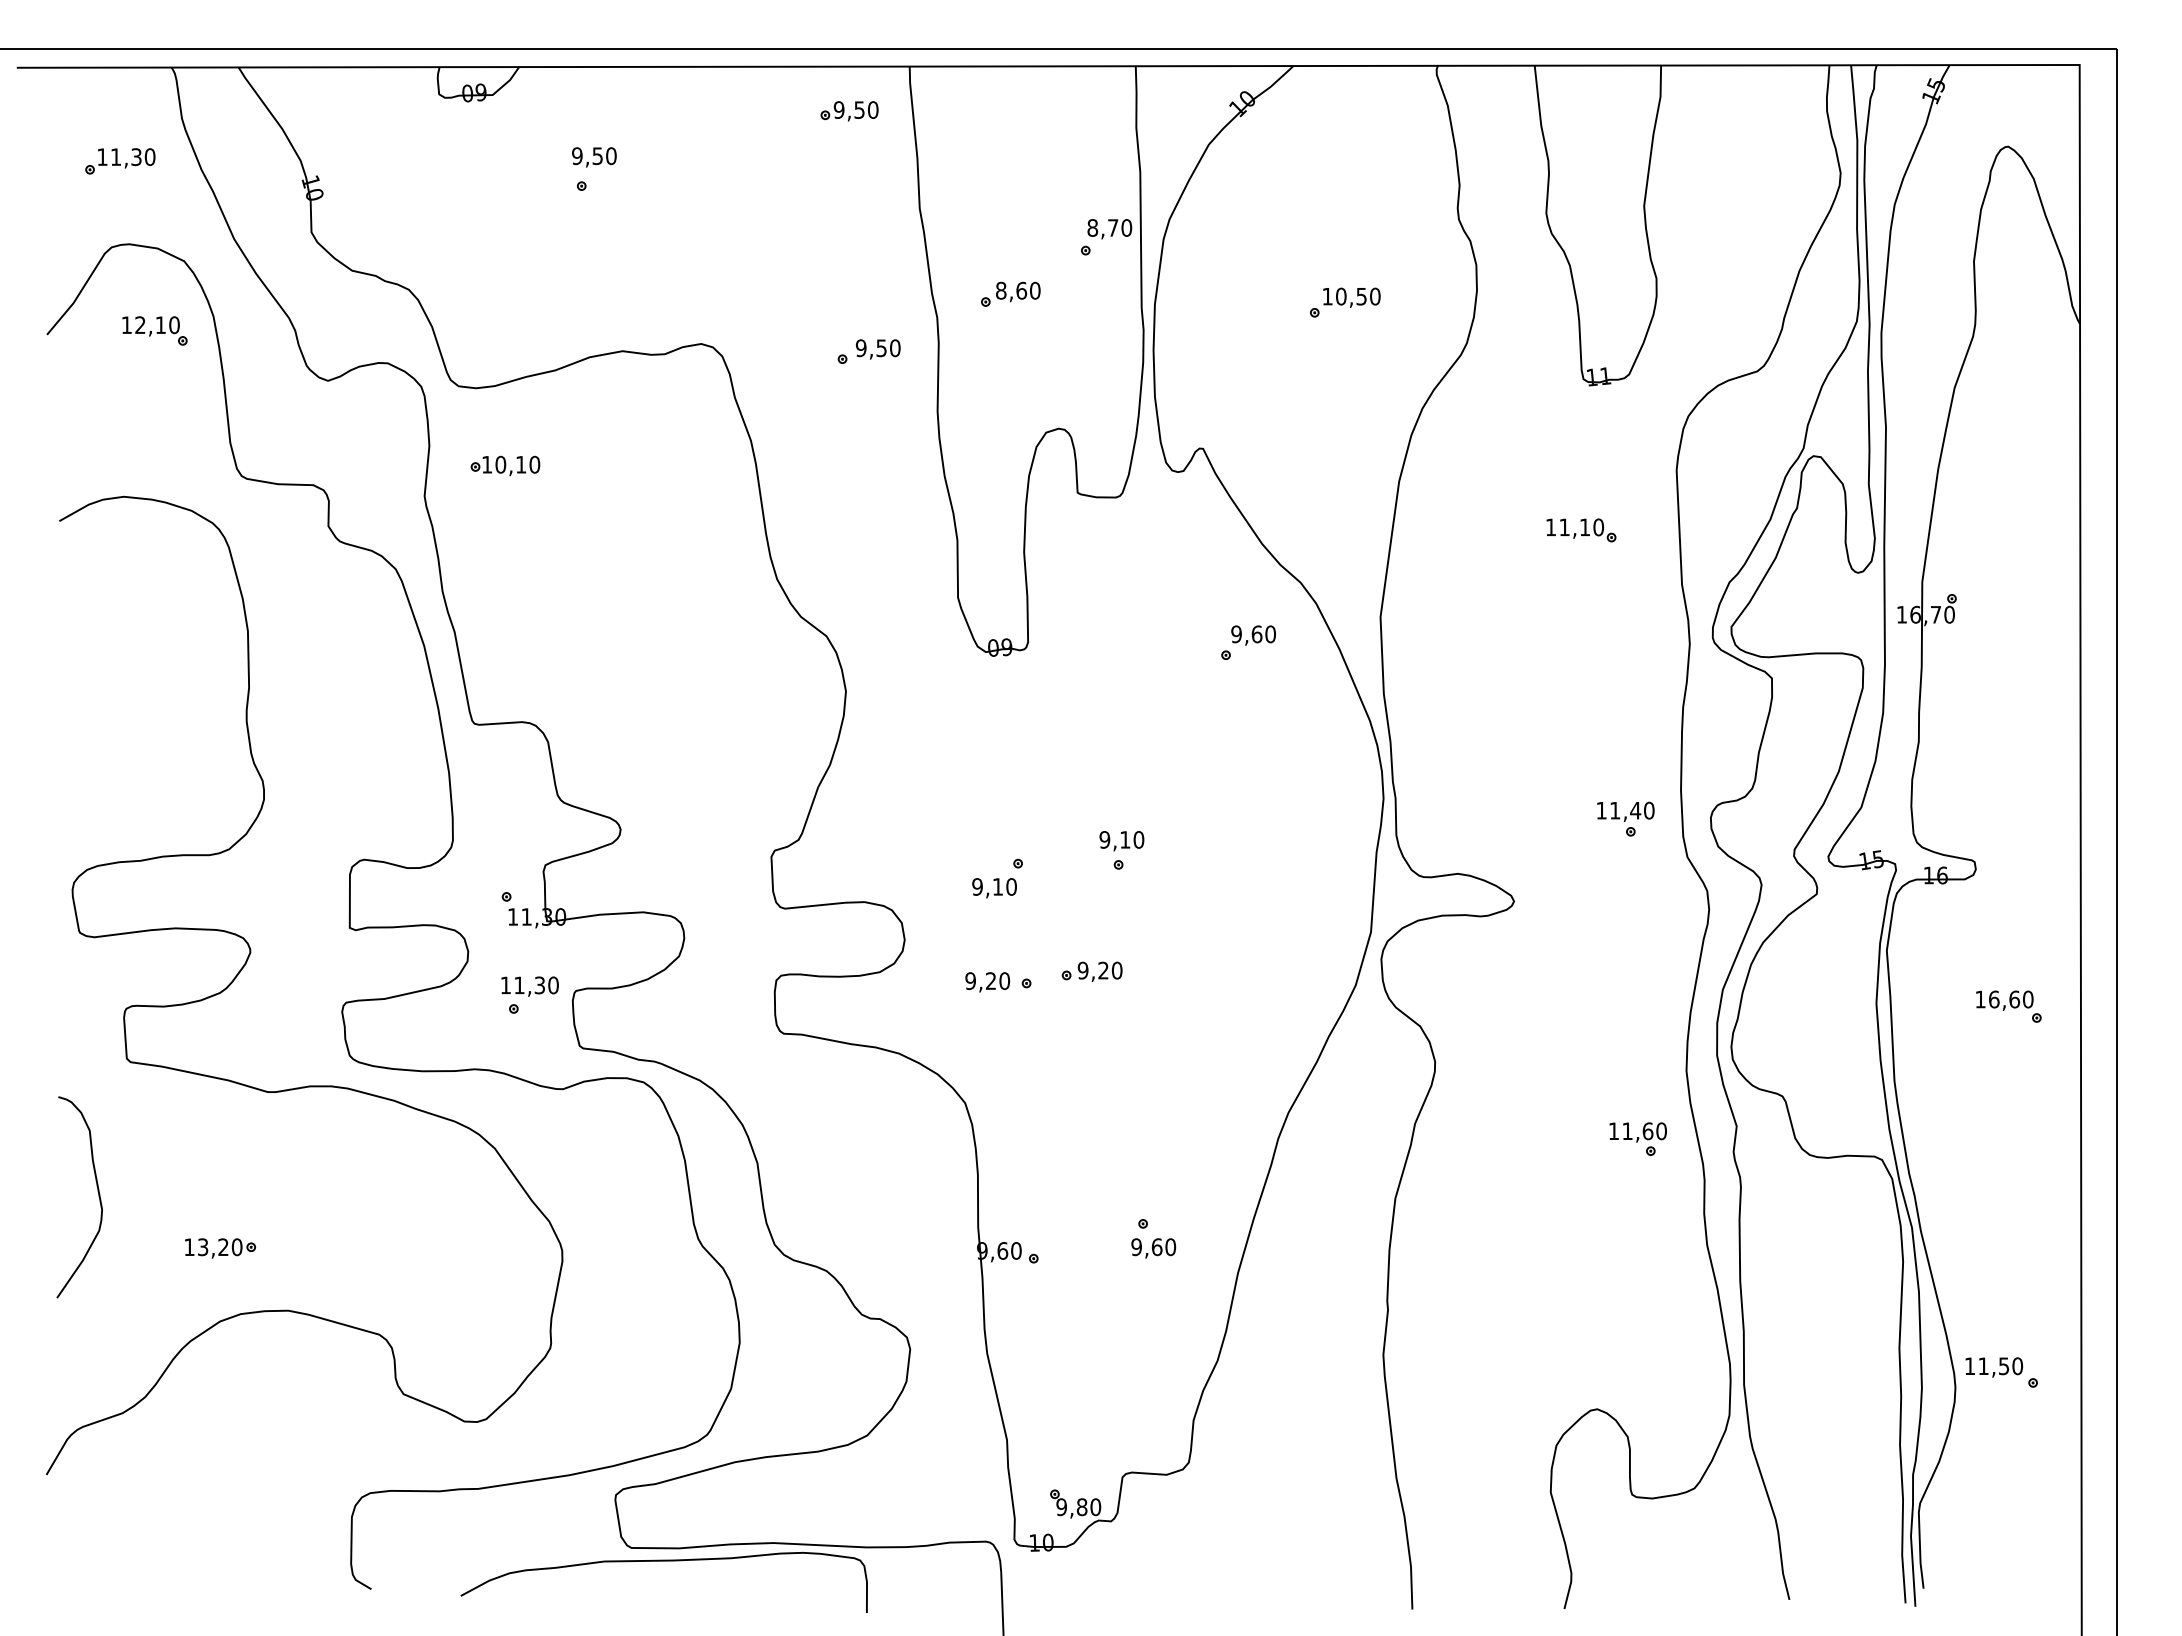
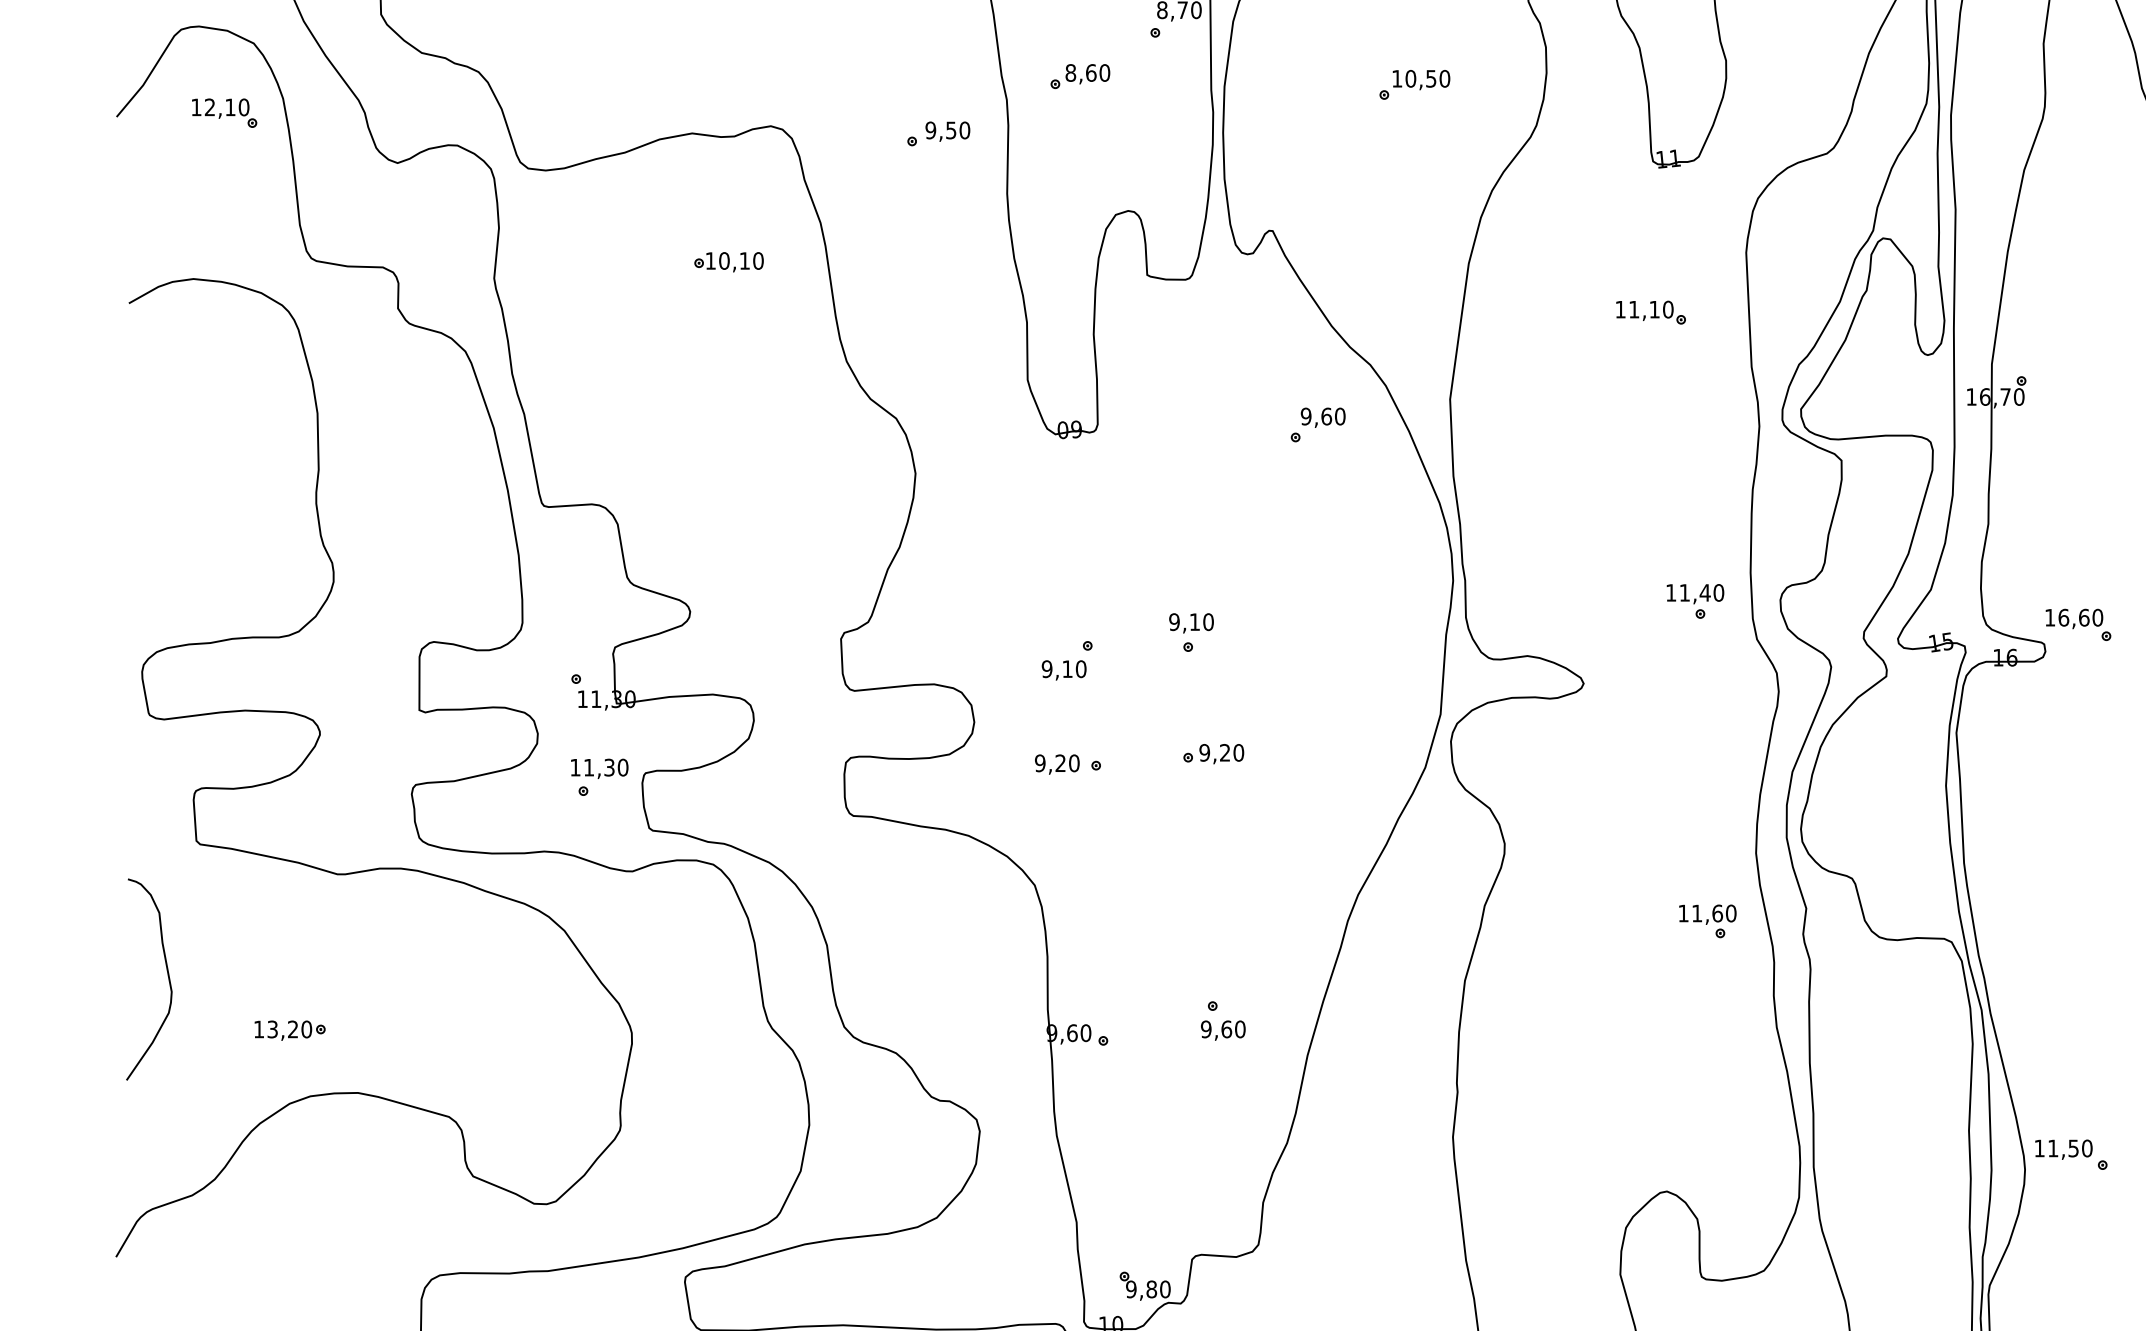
part: (505, 465) -> (729, 261), moved
part: (1091, 971) -> (1213, 753), moved
part: (2008, 1006) -> (2078, 624), moved

